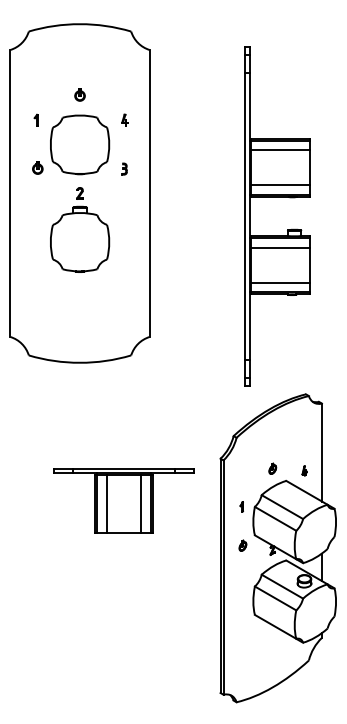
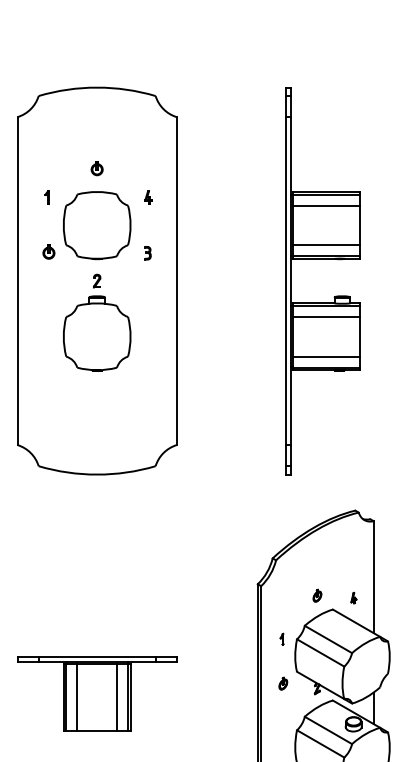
part: (287, 229) -> (334, 295), moved
part: (123, 500) -> (96, 693), moved

